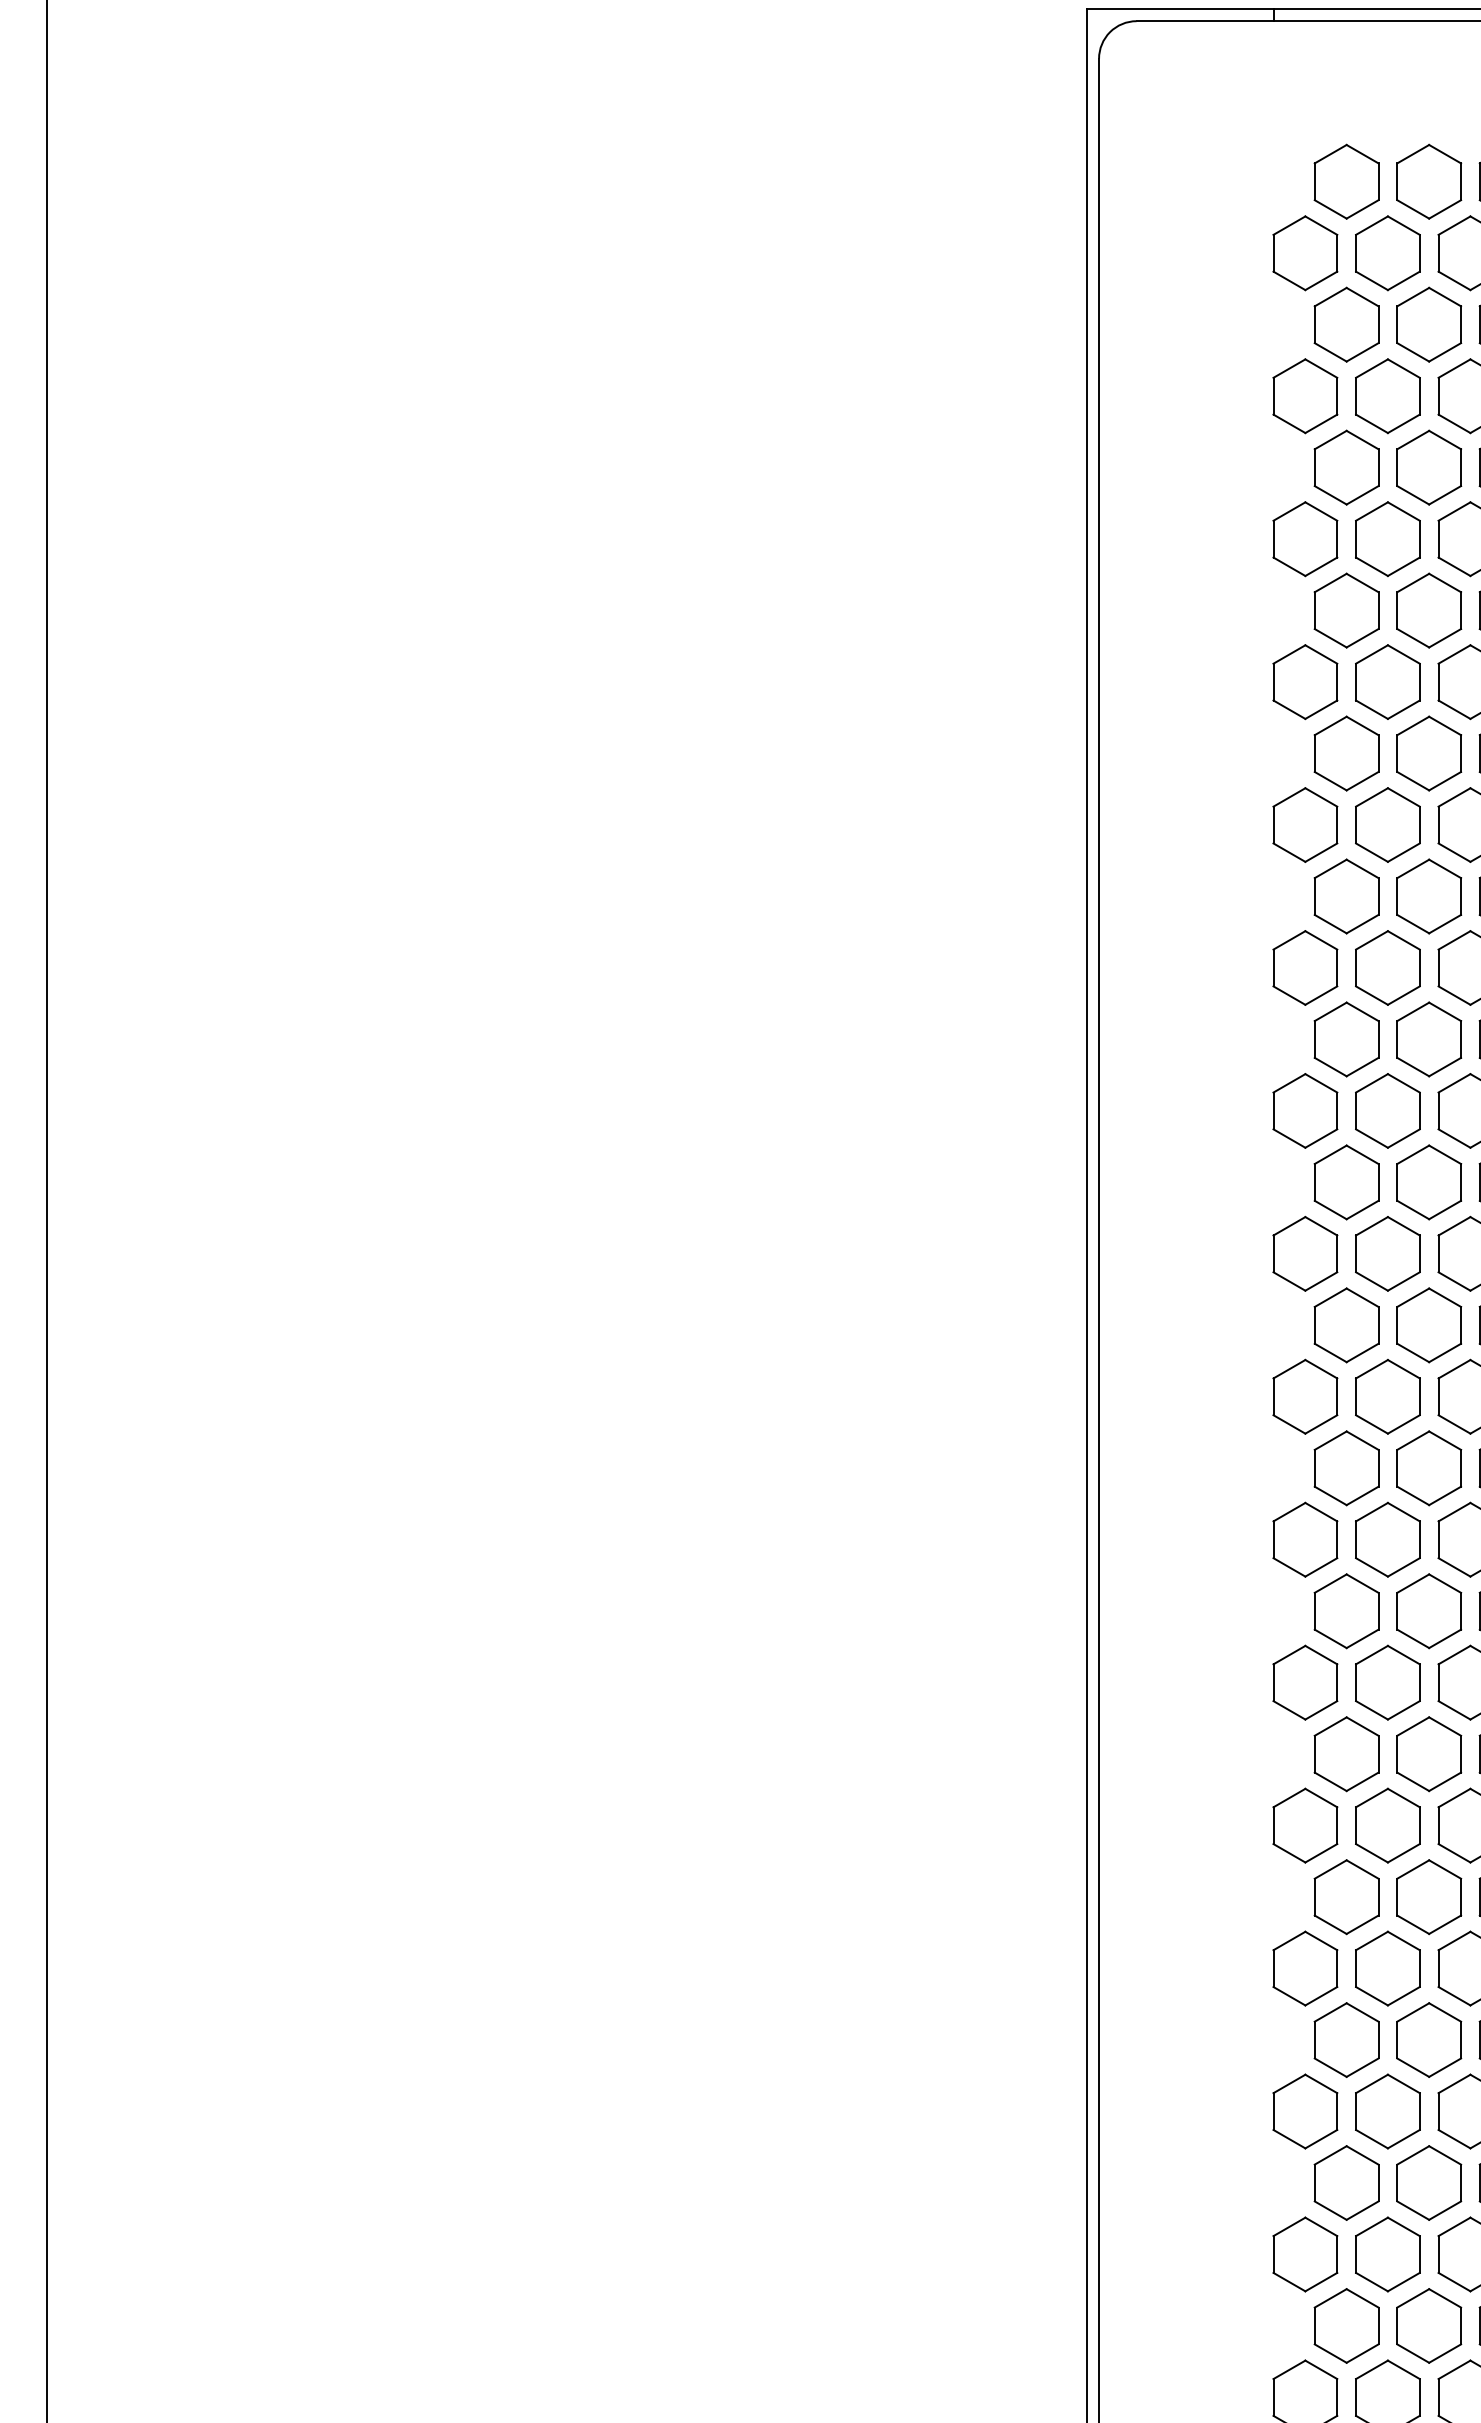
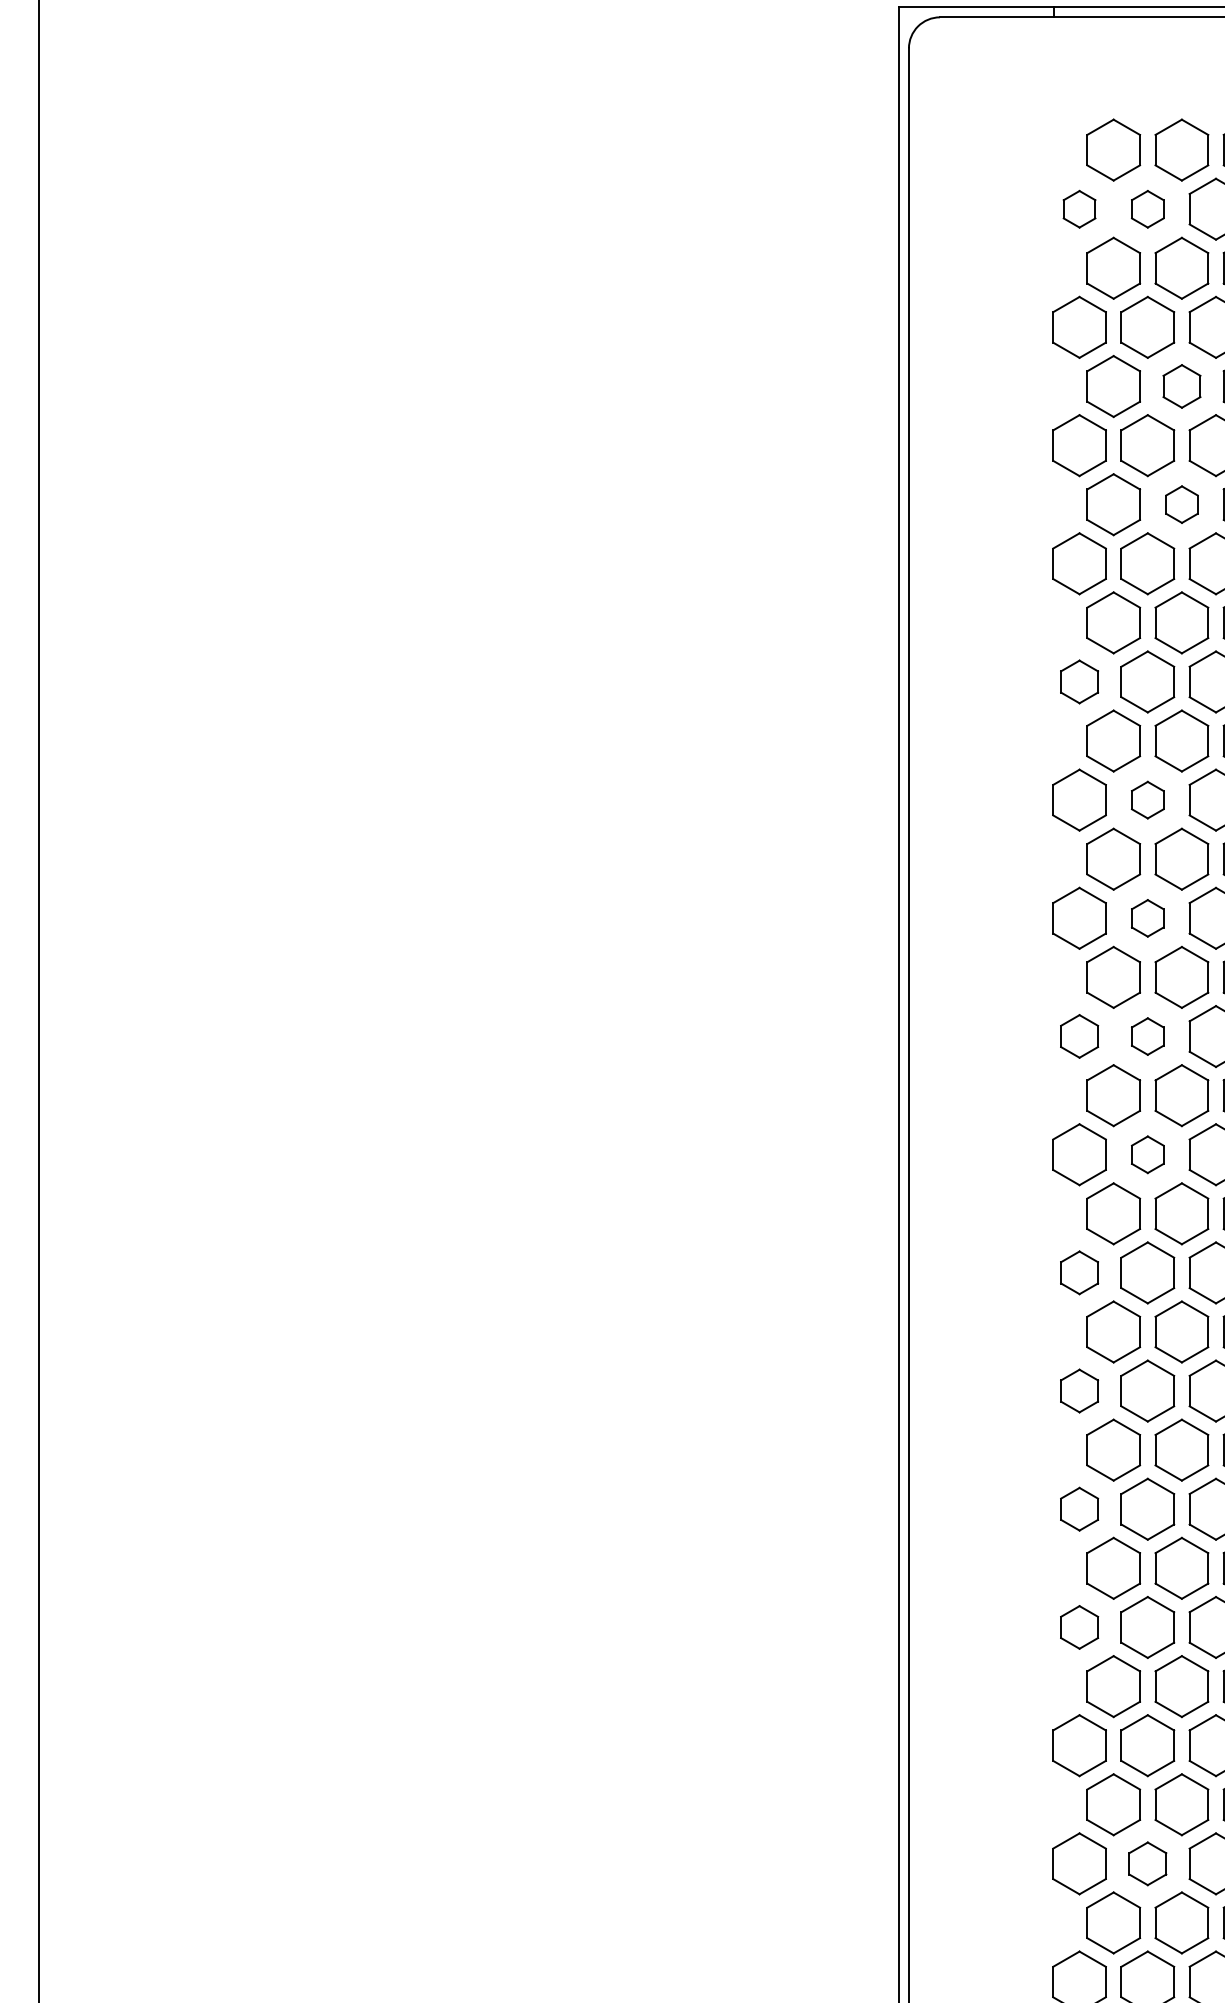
part: (1305, 253) -> (1079, 209), size x0.6
part: (1387, 253) -> (1147, 209), size x0.6
part: (1429, 467) -> (1182, 386), size x0.7
part: (1429, 610) -> (1182, 504), size x0.6
part: (1305, 824) -> (1079, 681), size x0.7
part: (1387, 967) -> (1147, 799), size x0.6
part: (1387, 1110) -> (1147, 917), size x0.6
part: (1305, 1253) -> (1079, 1036), size x0.7
part: (1387, 1253) -> (1147, 1036), size x0.6
part: (1387, 1396) -> (1147, 1154), size x0.6
part: (1305, 1539) -> (1079, 1272), size x0.7
part: (1305, 1682) -> (1079, 1390), size x0.7
part: (1305, 1825) -> (1079, 1509), size x0.7
part: (1305, 1968) -> (1079, 1627), size x0.7
part: (1387, 2254) -> (1147, 1863), size x0.7

